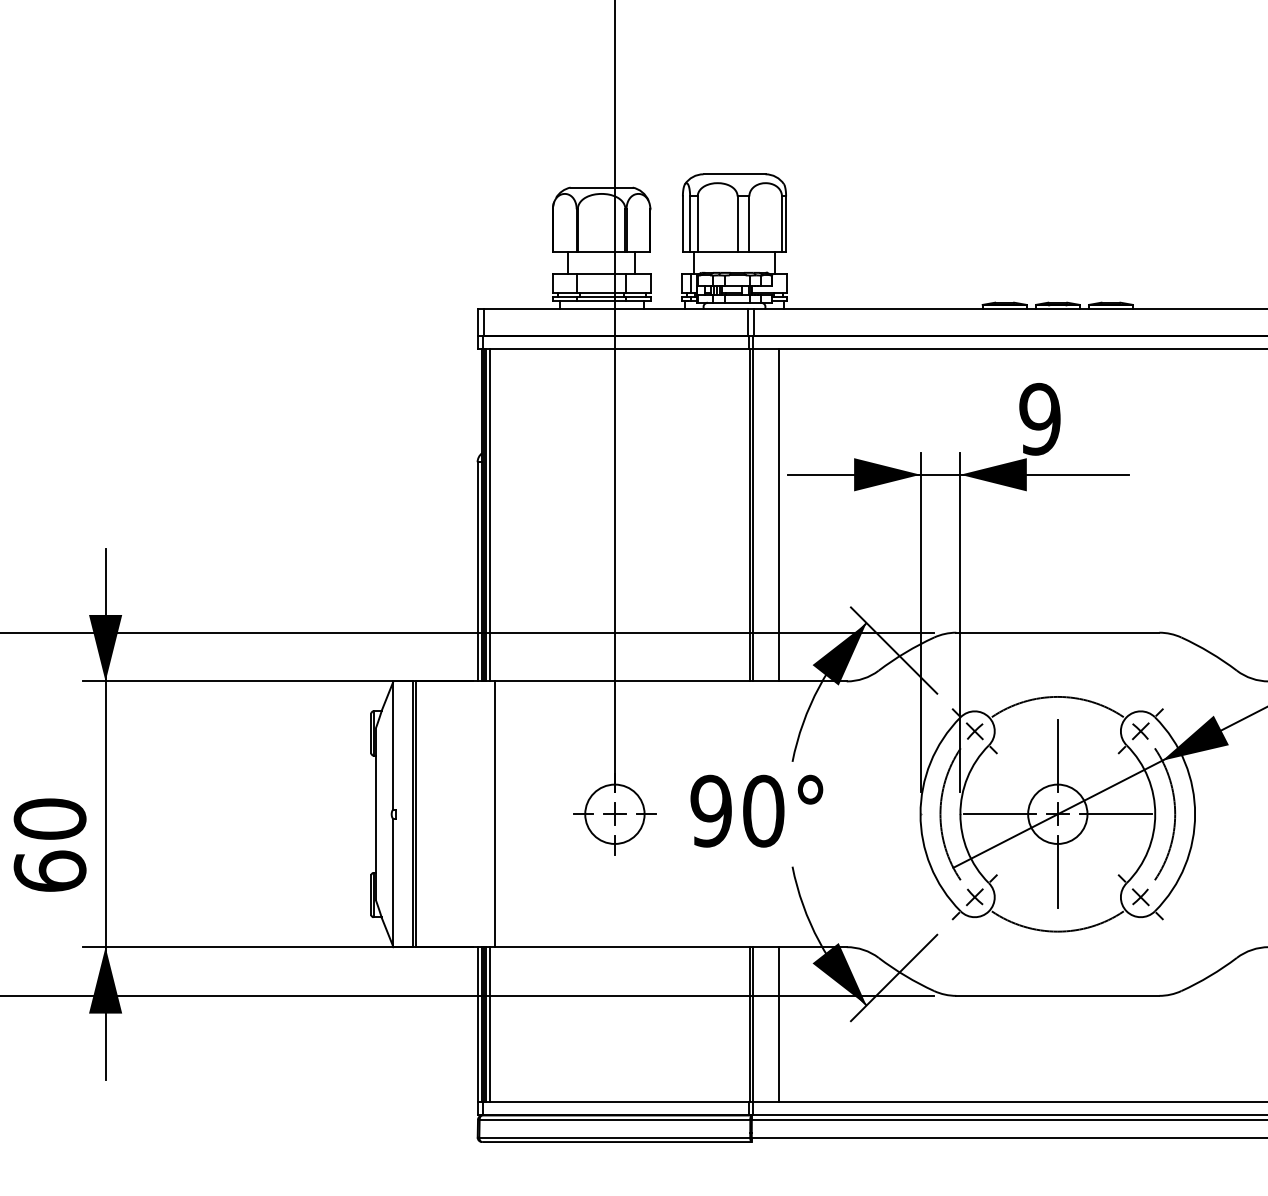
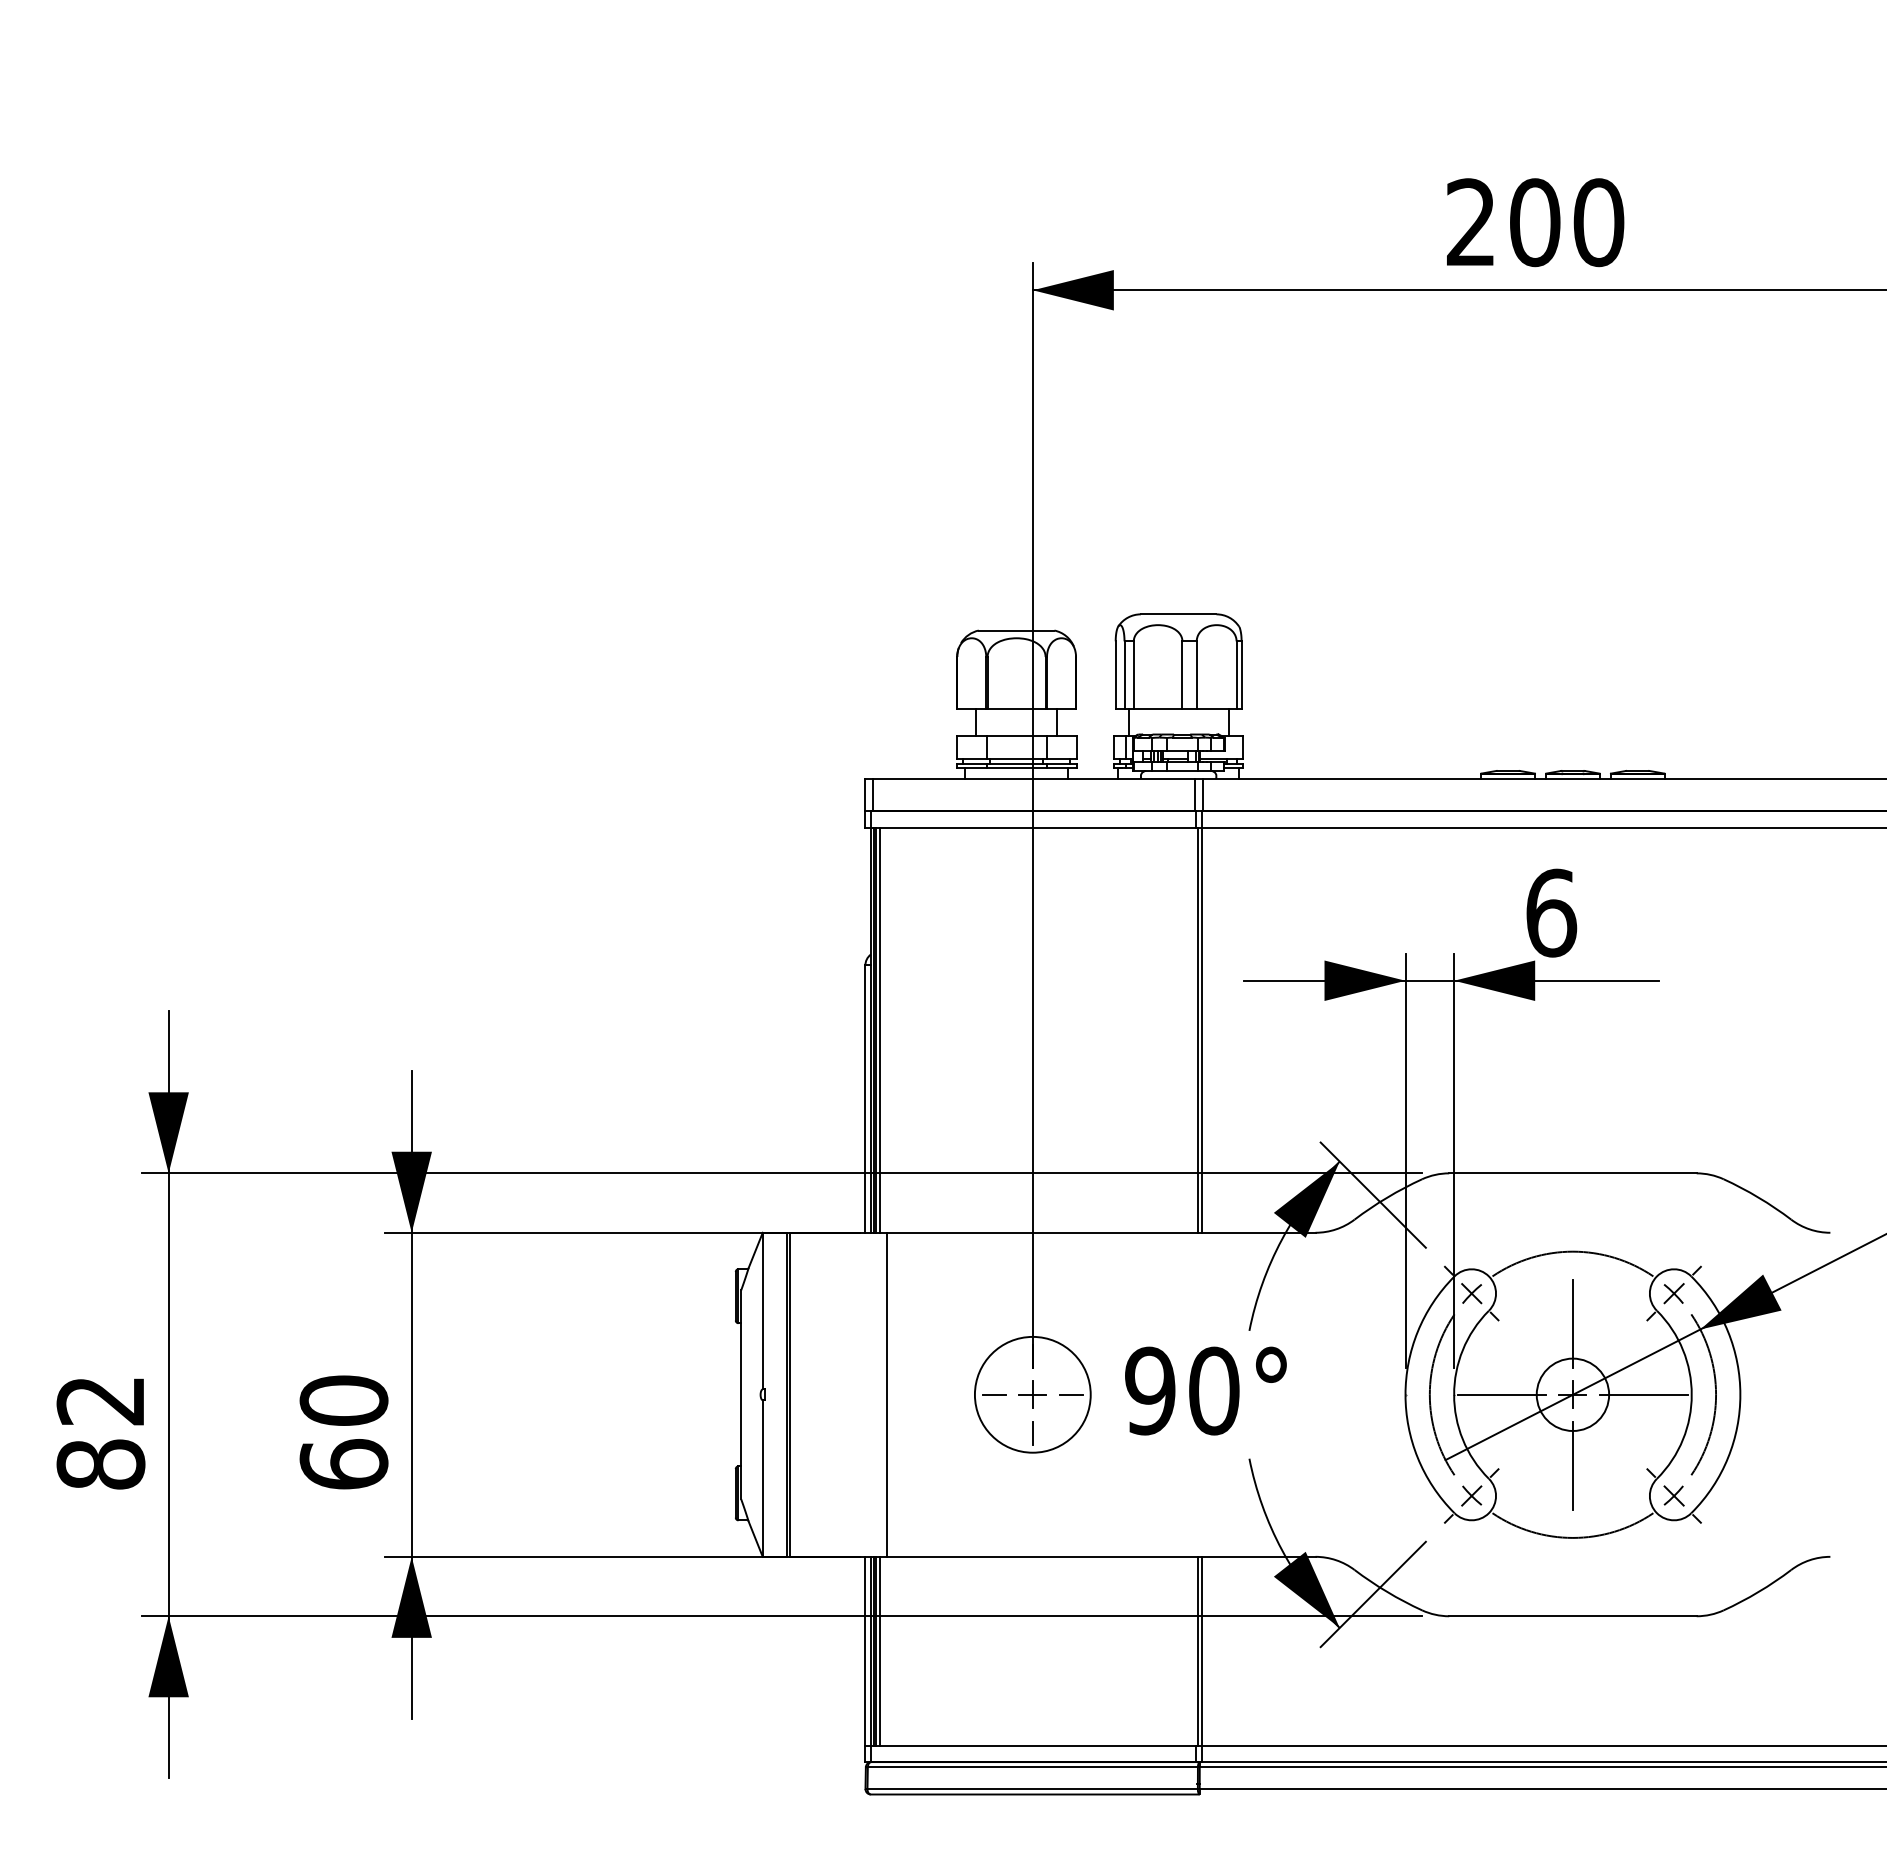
text: (1040, 418) -> (1551, 912), 9 -> 6
line: (778, 514) -> (1232, 1029), removed
circle: (614, 814) -> (1032, 1394), size x1.6
line: (778, 1023) -> (1232, 1650), removed

